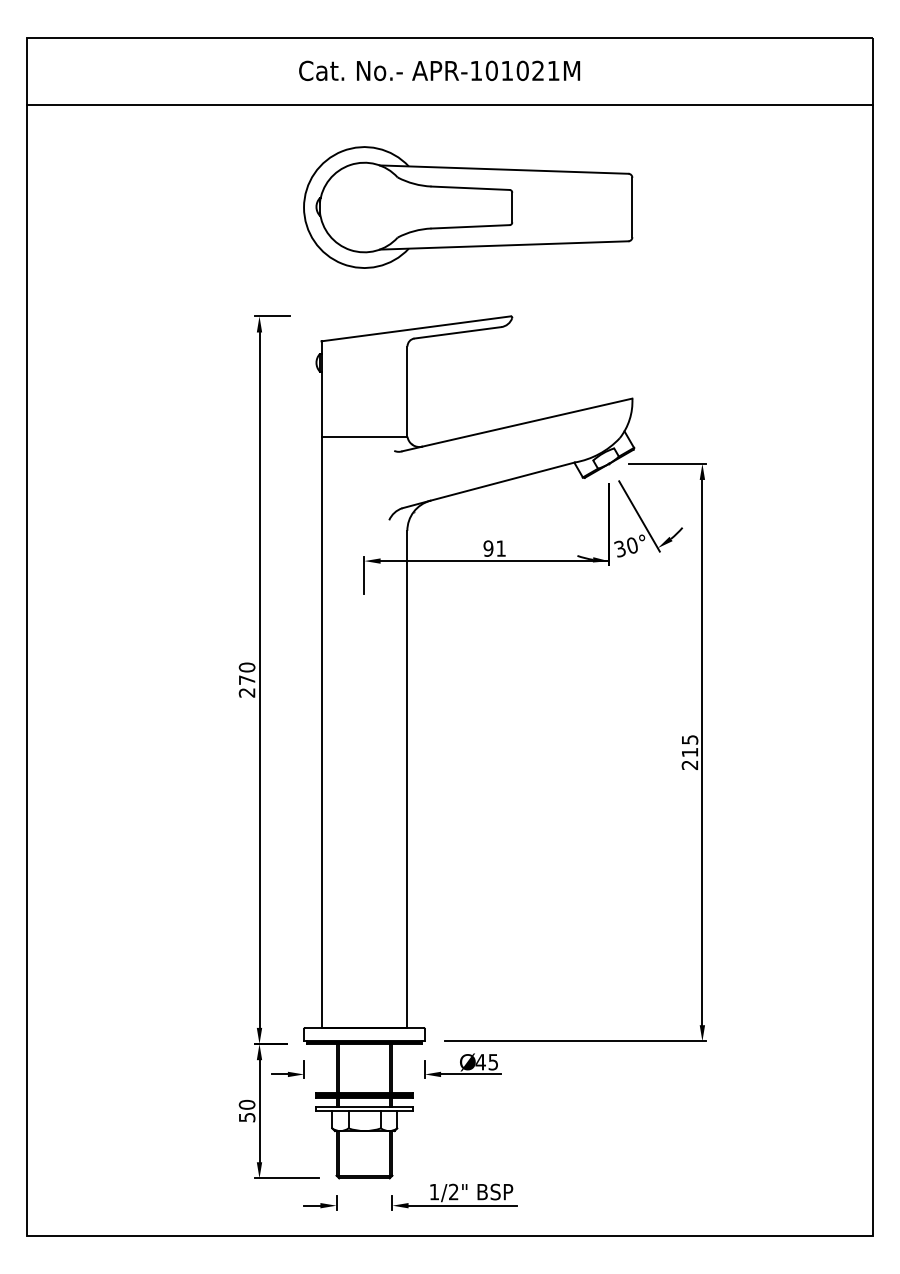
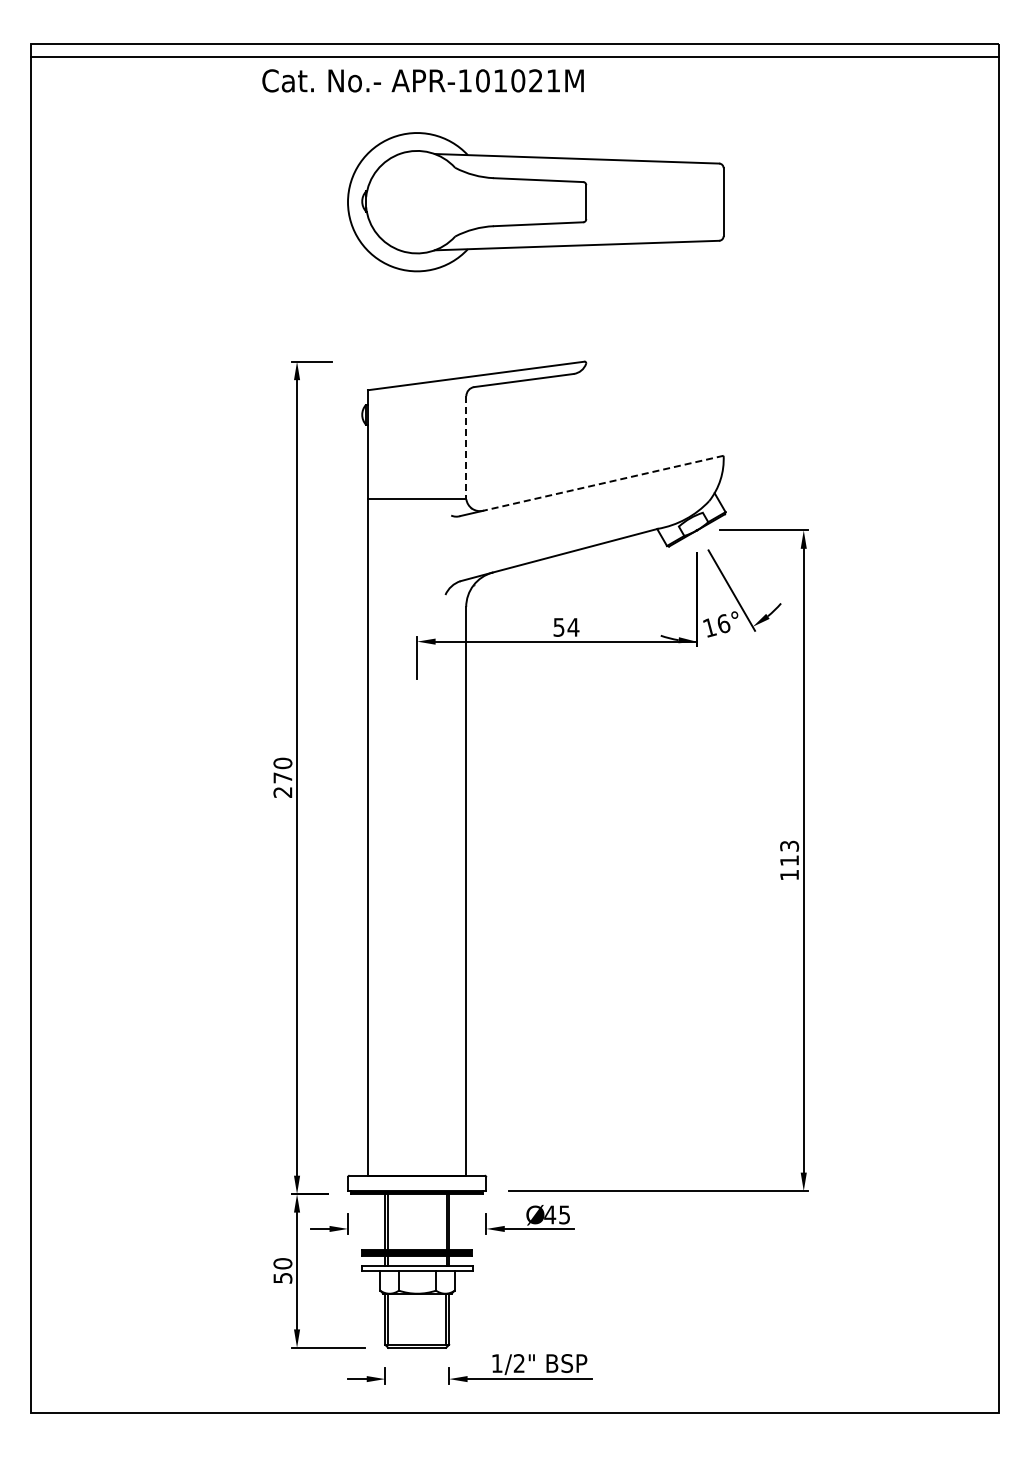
text: (439, 70) -> (422, 80), moved
line: (449, 104) -> (514, 57), moved
part: (467, 207) -> (535, 202), moved
line: (407, 391) -> (466, 447), solid -> dashed
line: (526, 422) -> (602, 483), solid -> dashed
text: (626, 546) -> (716, 625), 30° -> 16°
text: (495, 548) -> (566, 627), 91 -> 54
text: (689, 752) -> (789, 860), 215 -> 113

